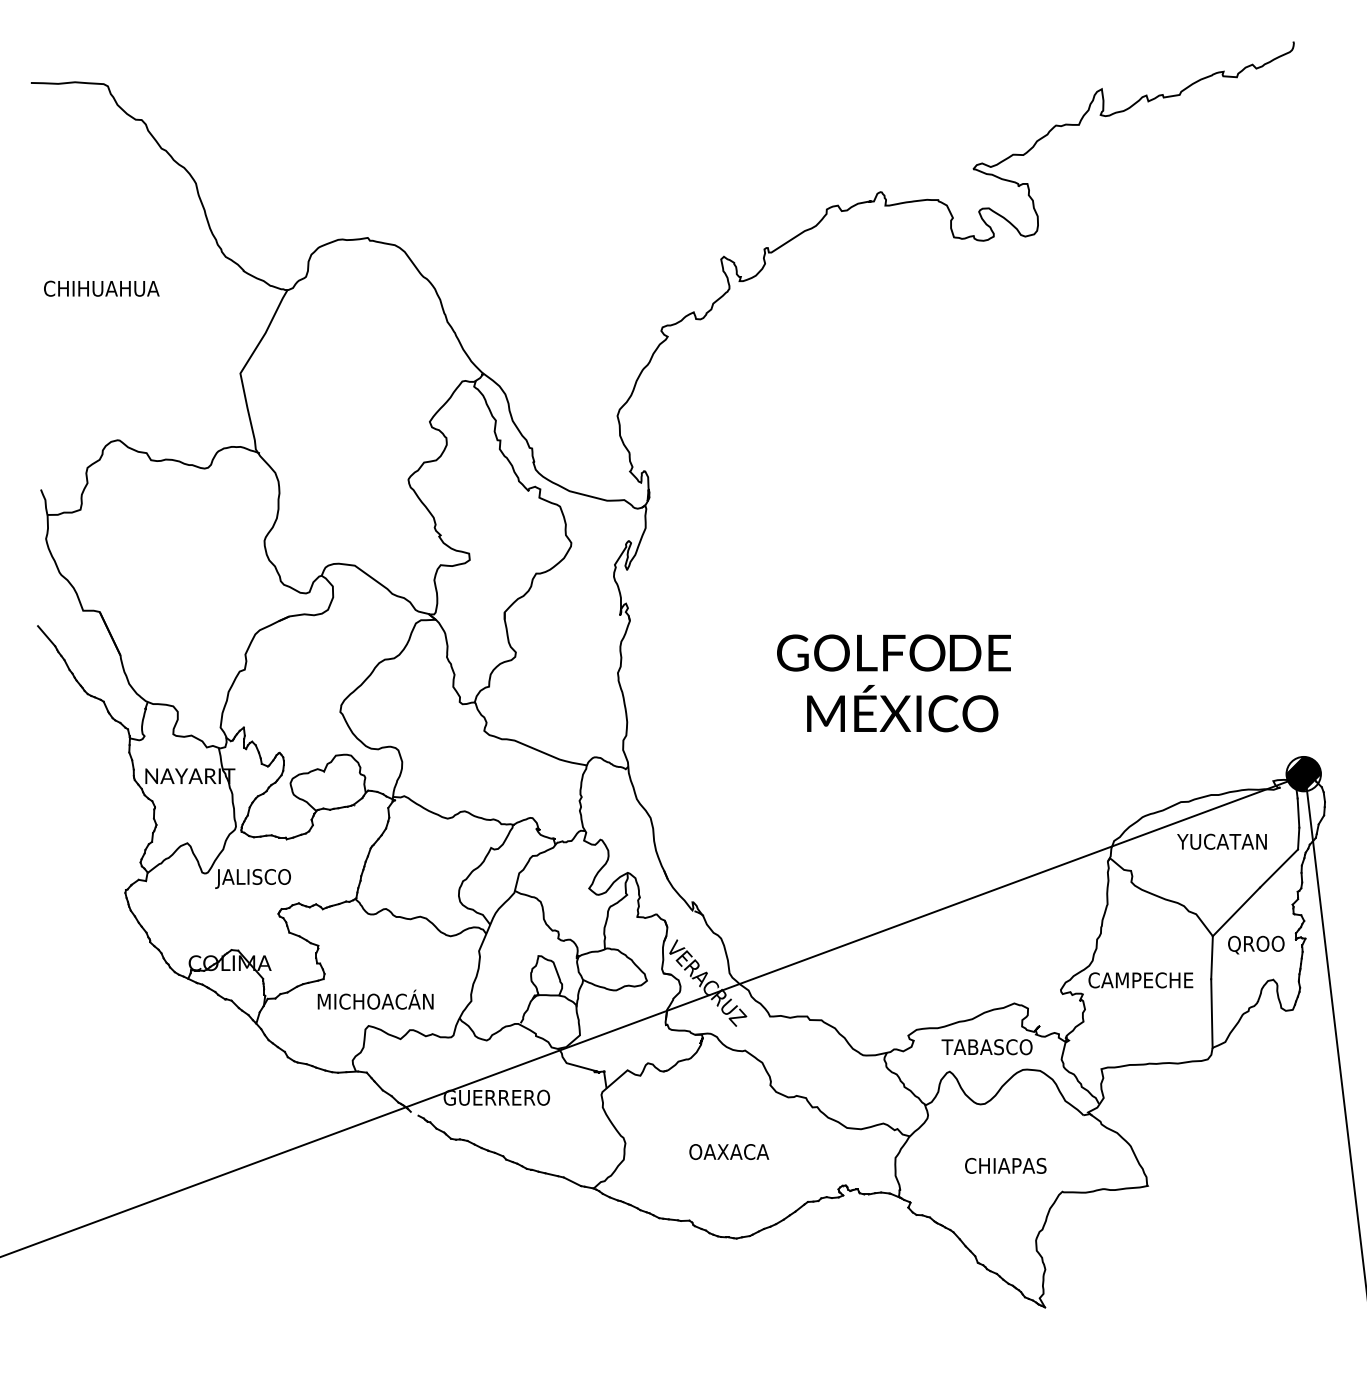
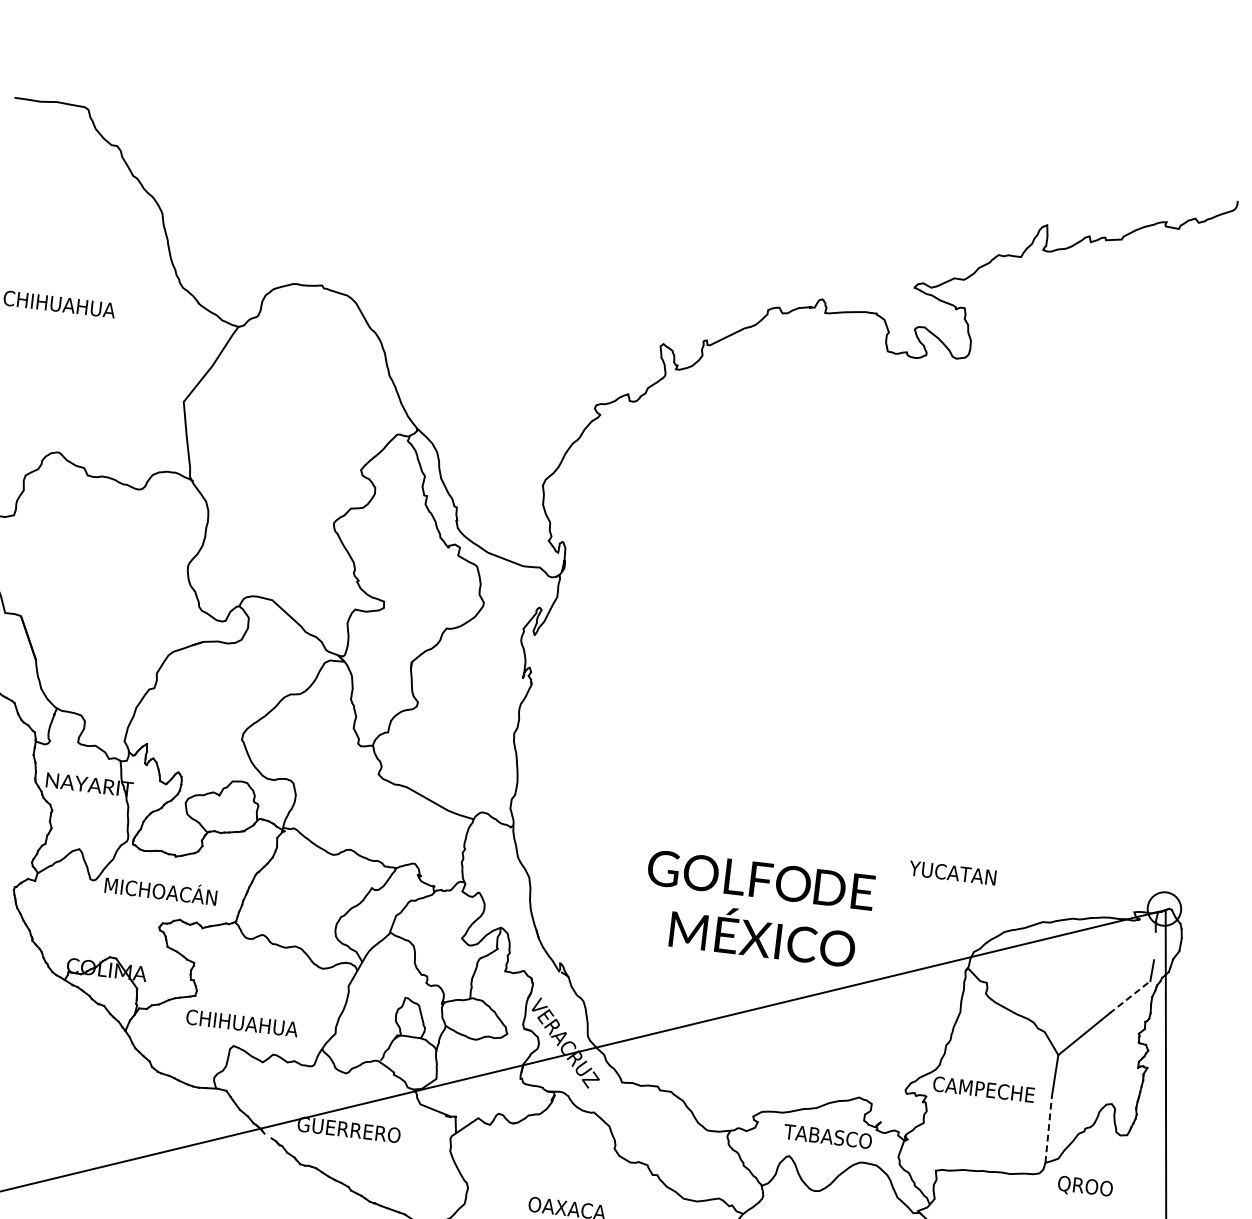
text: (893, 683) -> (757, 909), moved
hatch: (1303, 773) -> (1164, 908), removed
line: (1298, 812) -> (1155, 945), removed
text: (1221, 841) -> (952, 872), moved
line: (1279, 868) -> (1130, 997), solid -> dashed
text: (274, 876) -> (159, 891), JALISCO -> MICHOACÁN
text: (1256, 944) -> (1085, 1186), moved
text: (375, 999) -> (243, 1021), MICHOACÁN -> CHIHUAHUA
line: (1211, 1013) -> (1048, 1129), solid -> dashed

